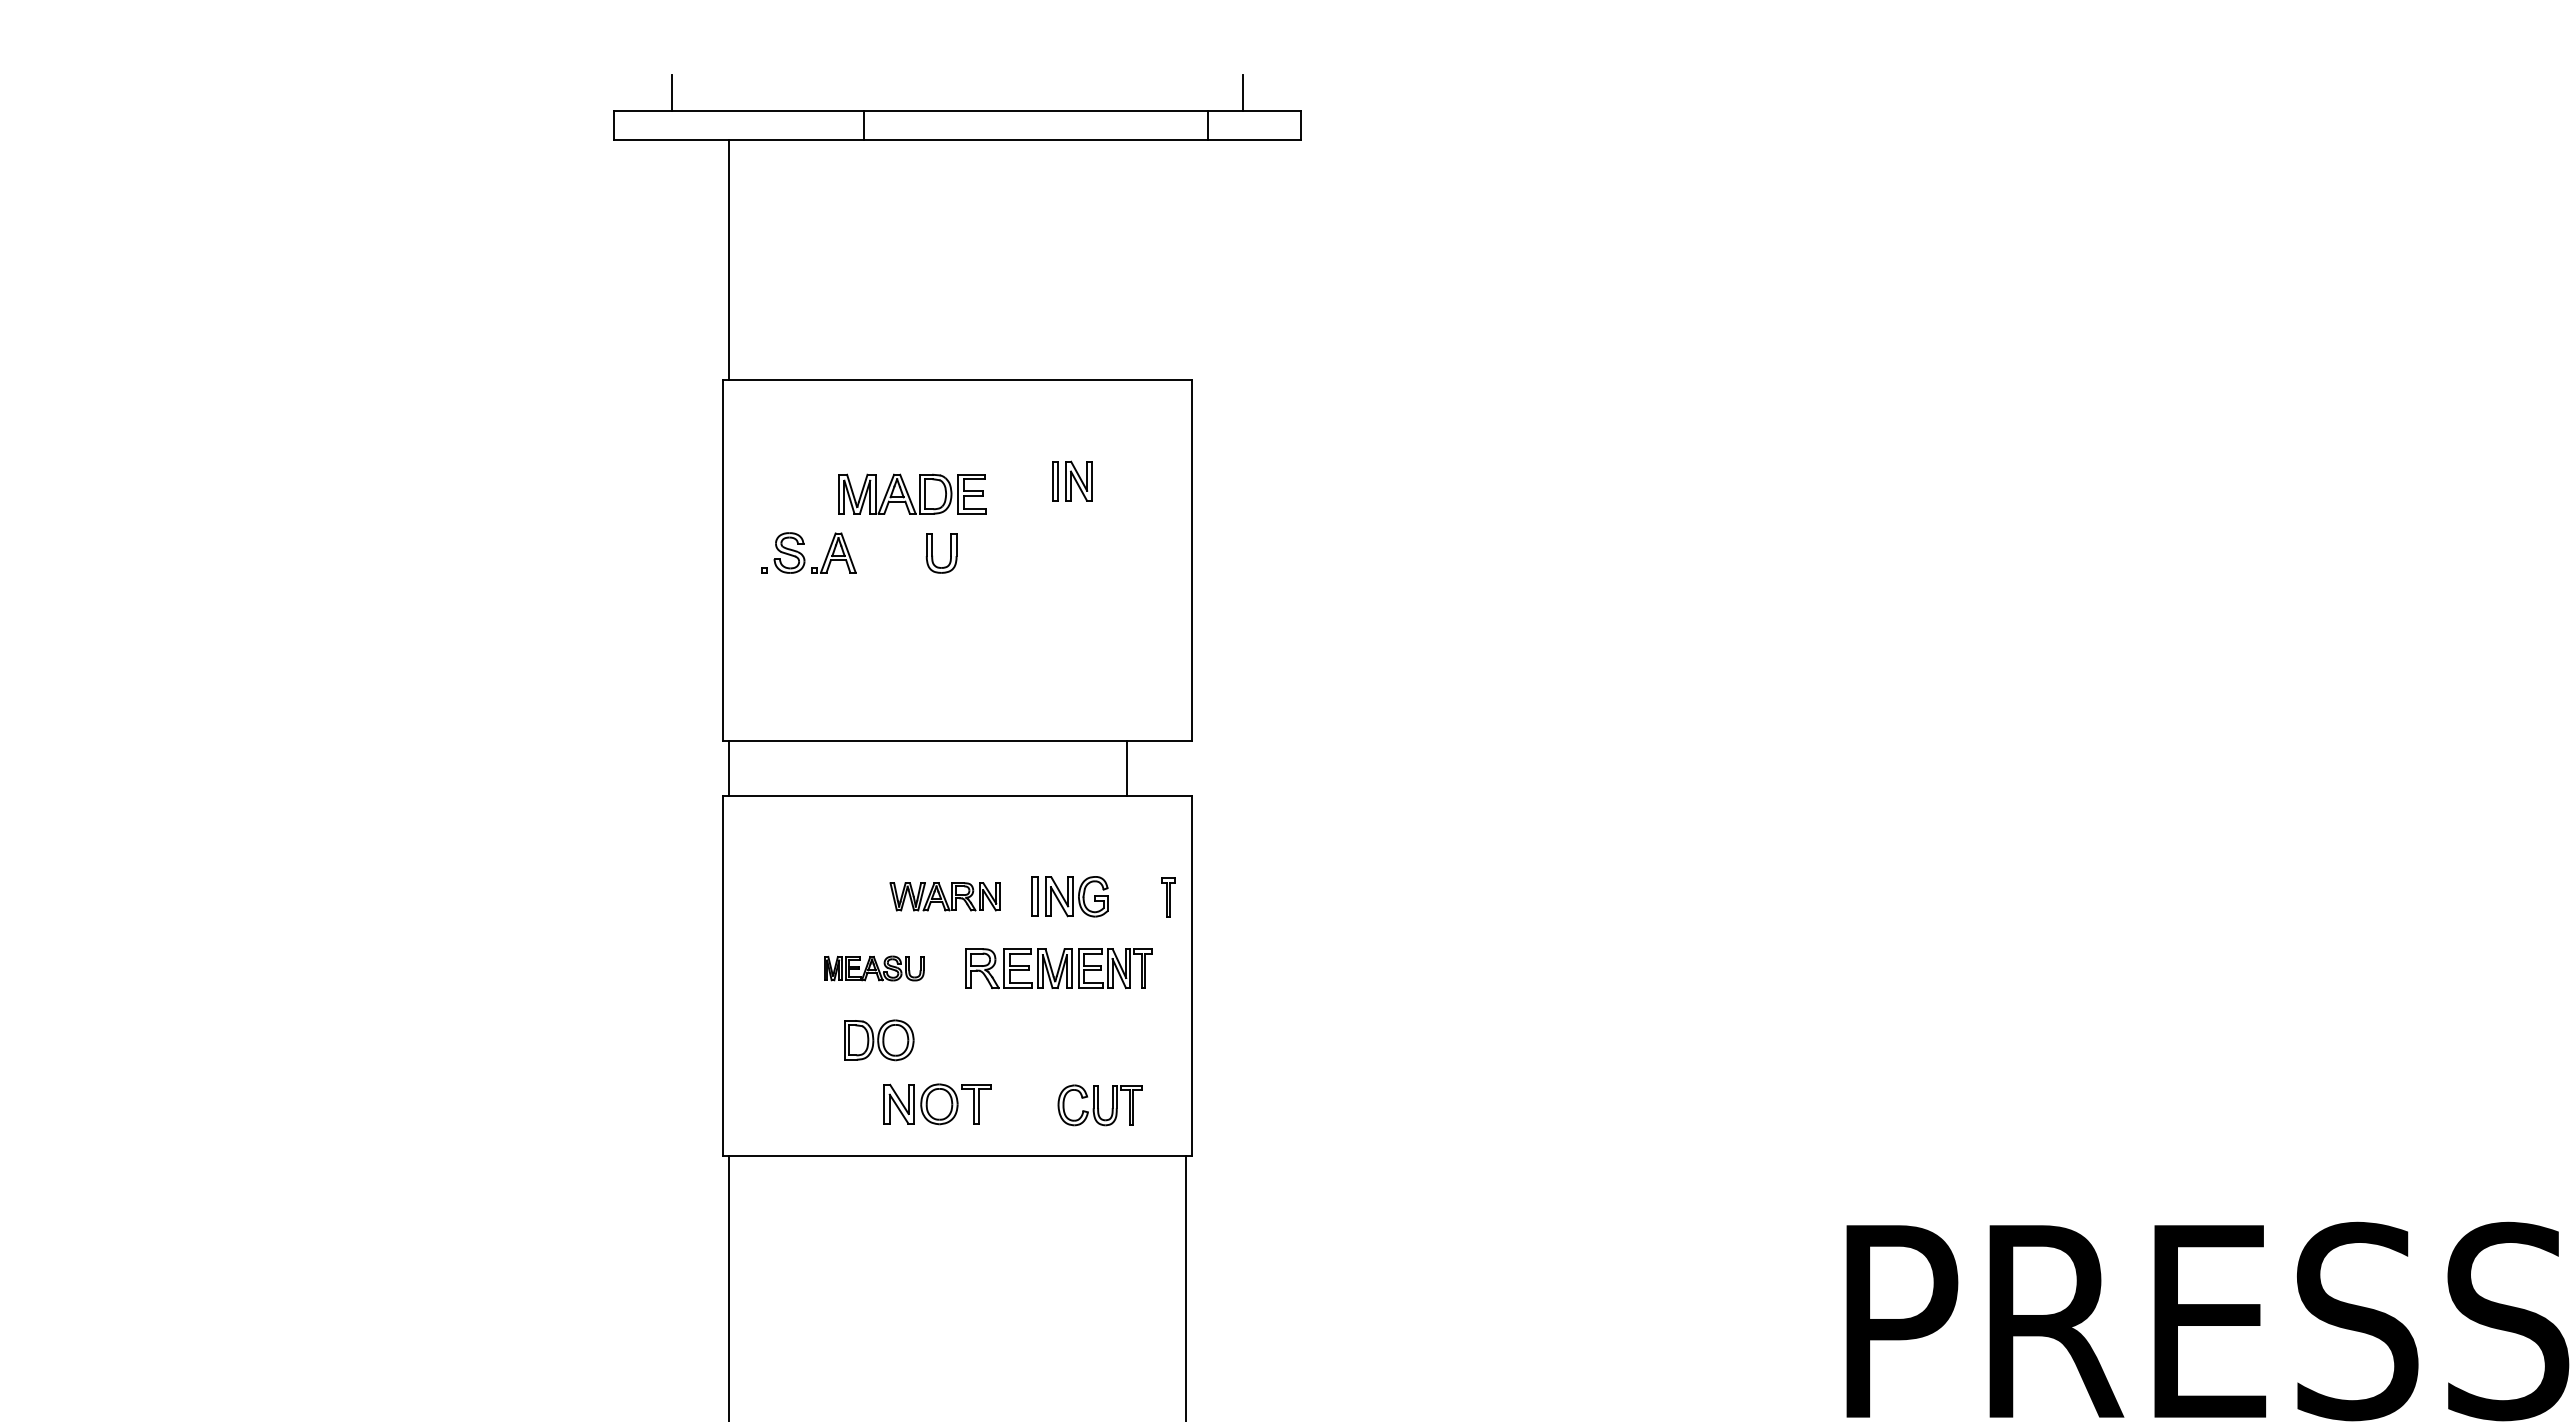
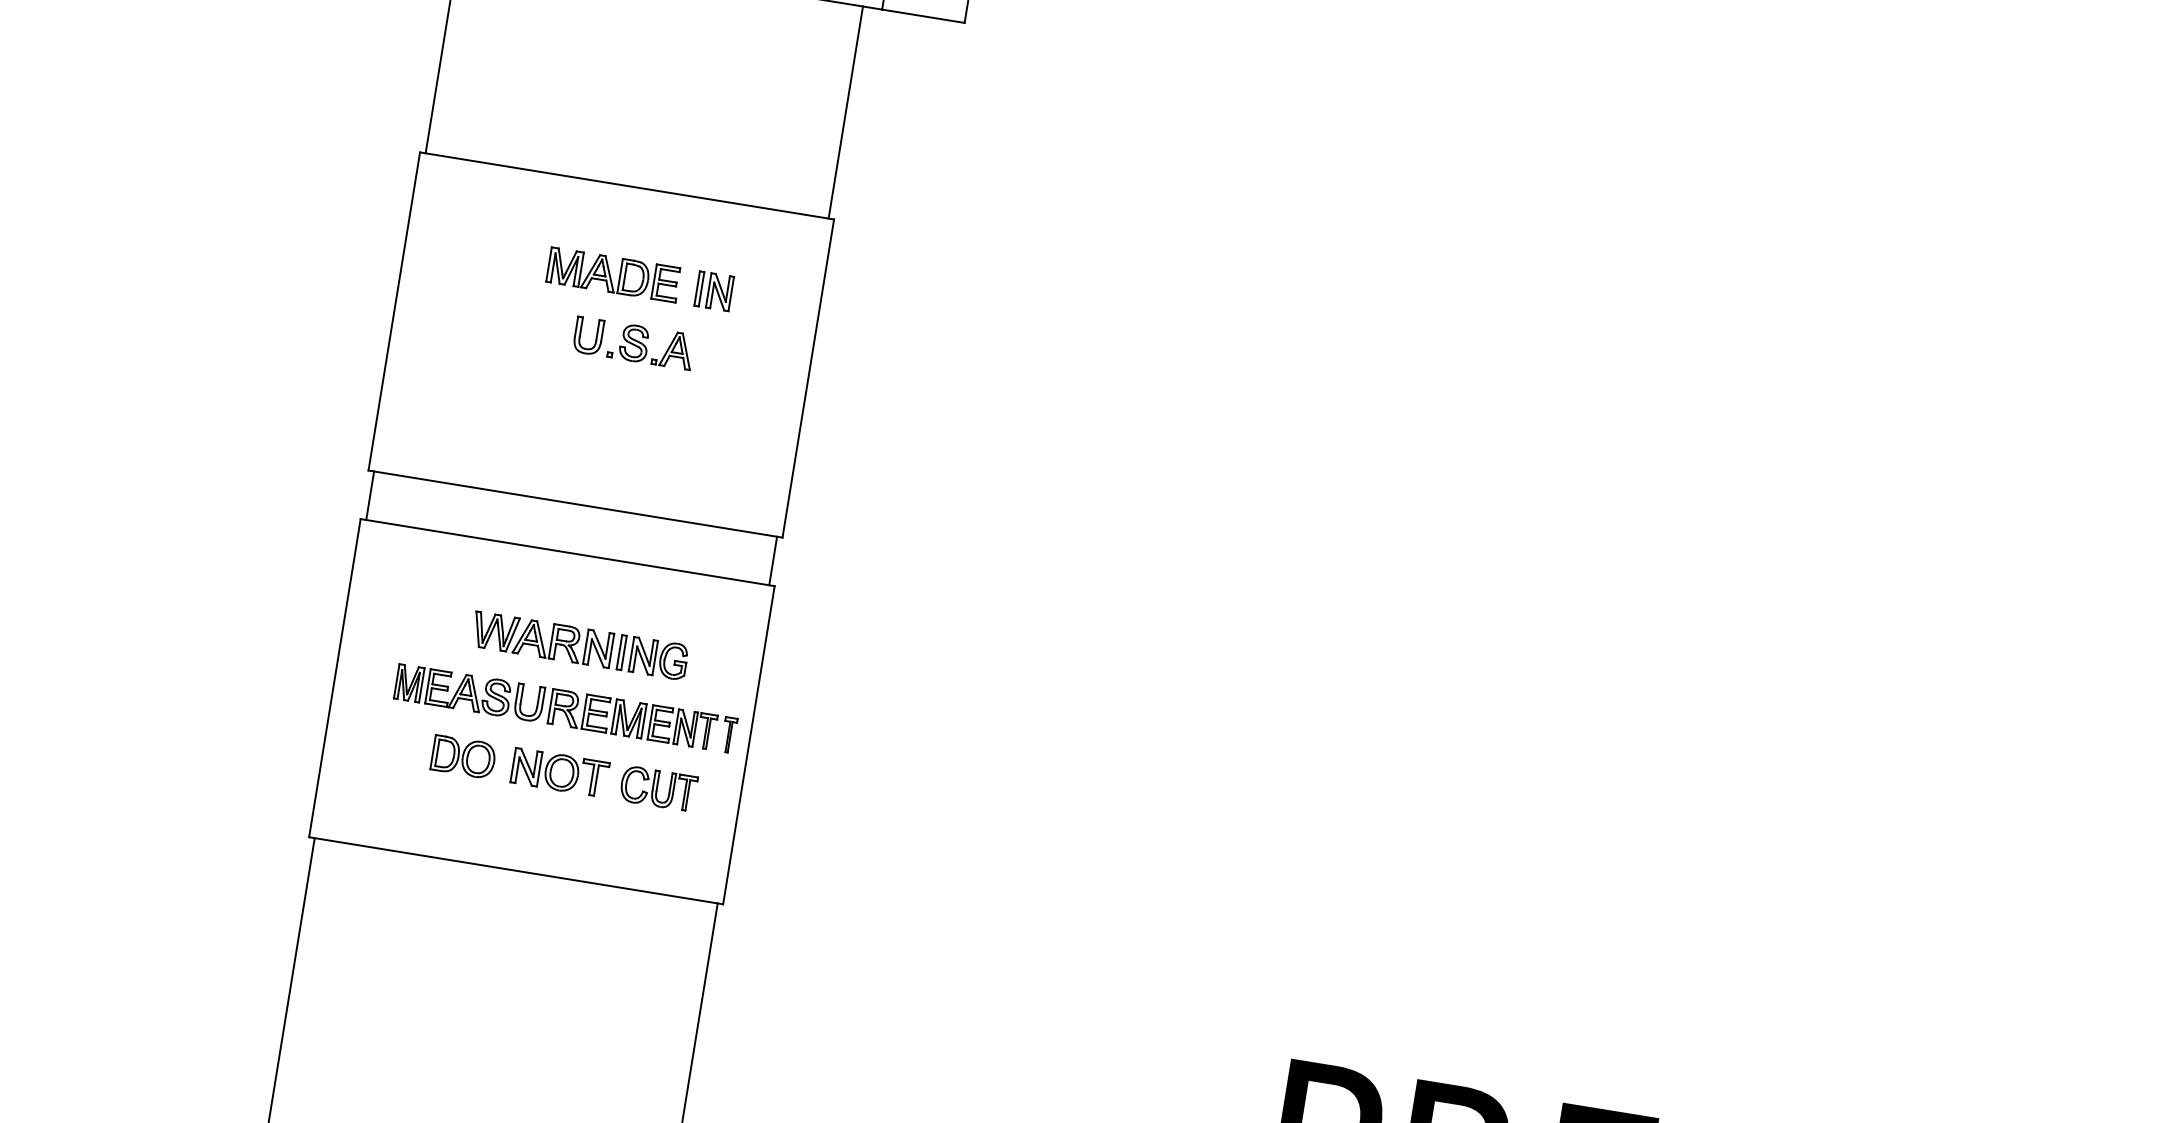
line: (1185, 260) -> (845, 112), added
part: (912, 493) -> (613, 274), moved
part: (808, 552) -> (651, 345), moved
line: (1126, 767) -> (773, 560), moved
part: (944, 896) -> (541, 639), size x1.43
part: (1168, 897) -> (729, 735), moved
part: (874, 968) -> (469, 693), size x1.67
part: (937, 1104) -> (560, 772), moved
part: (1099, 1105) -> (658, 788), moved

